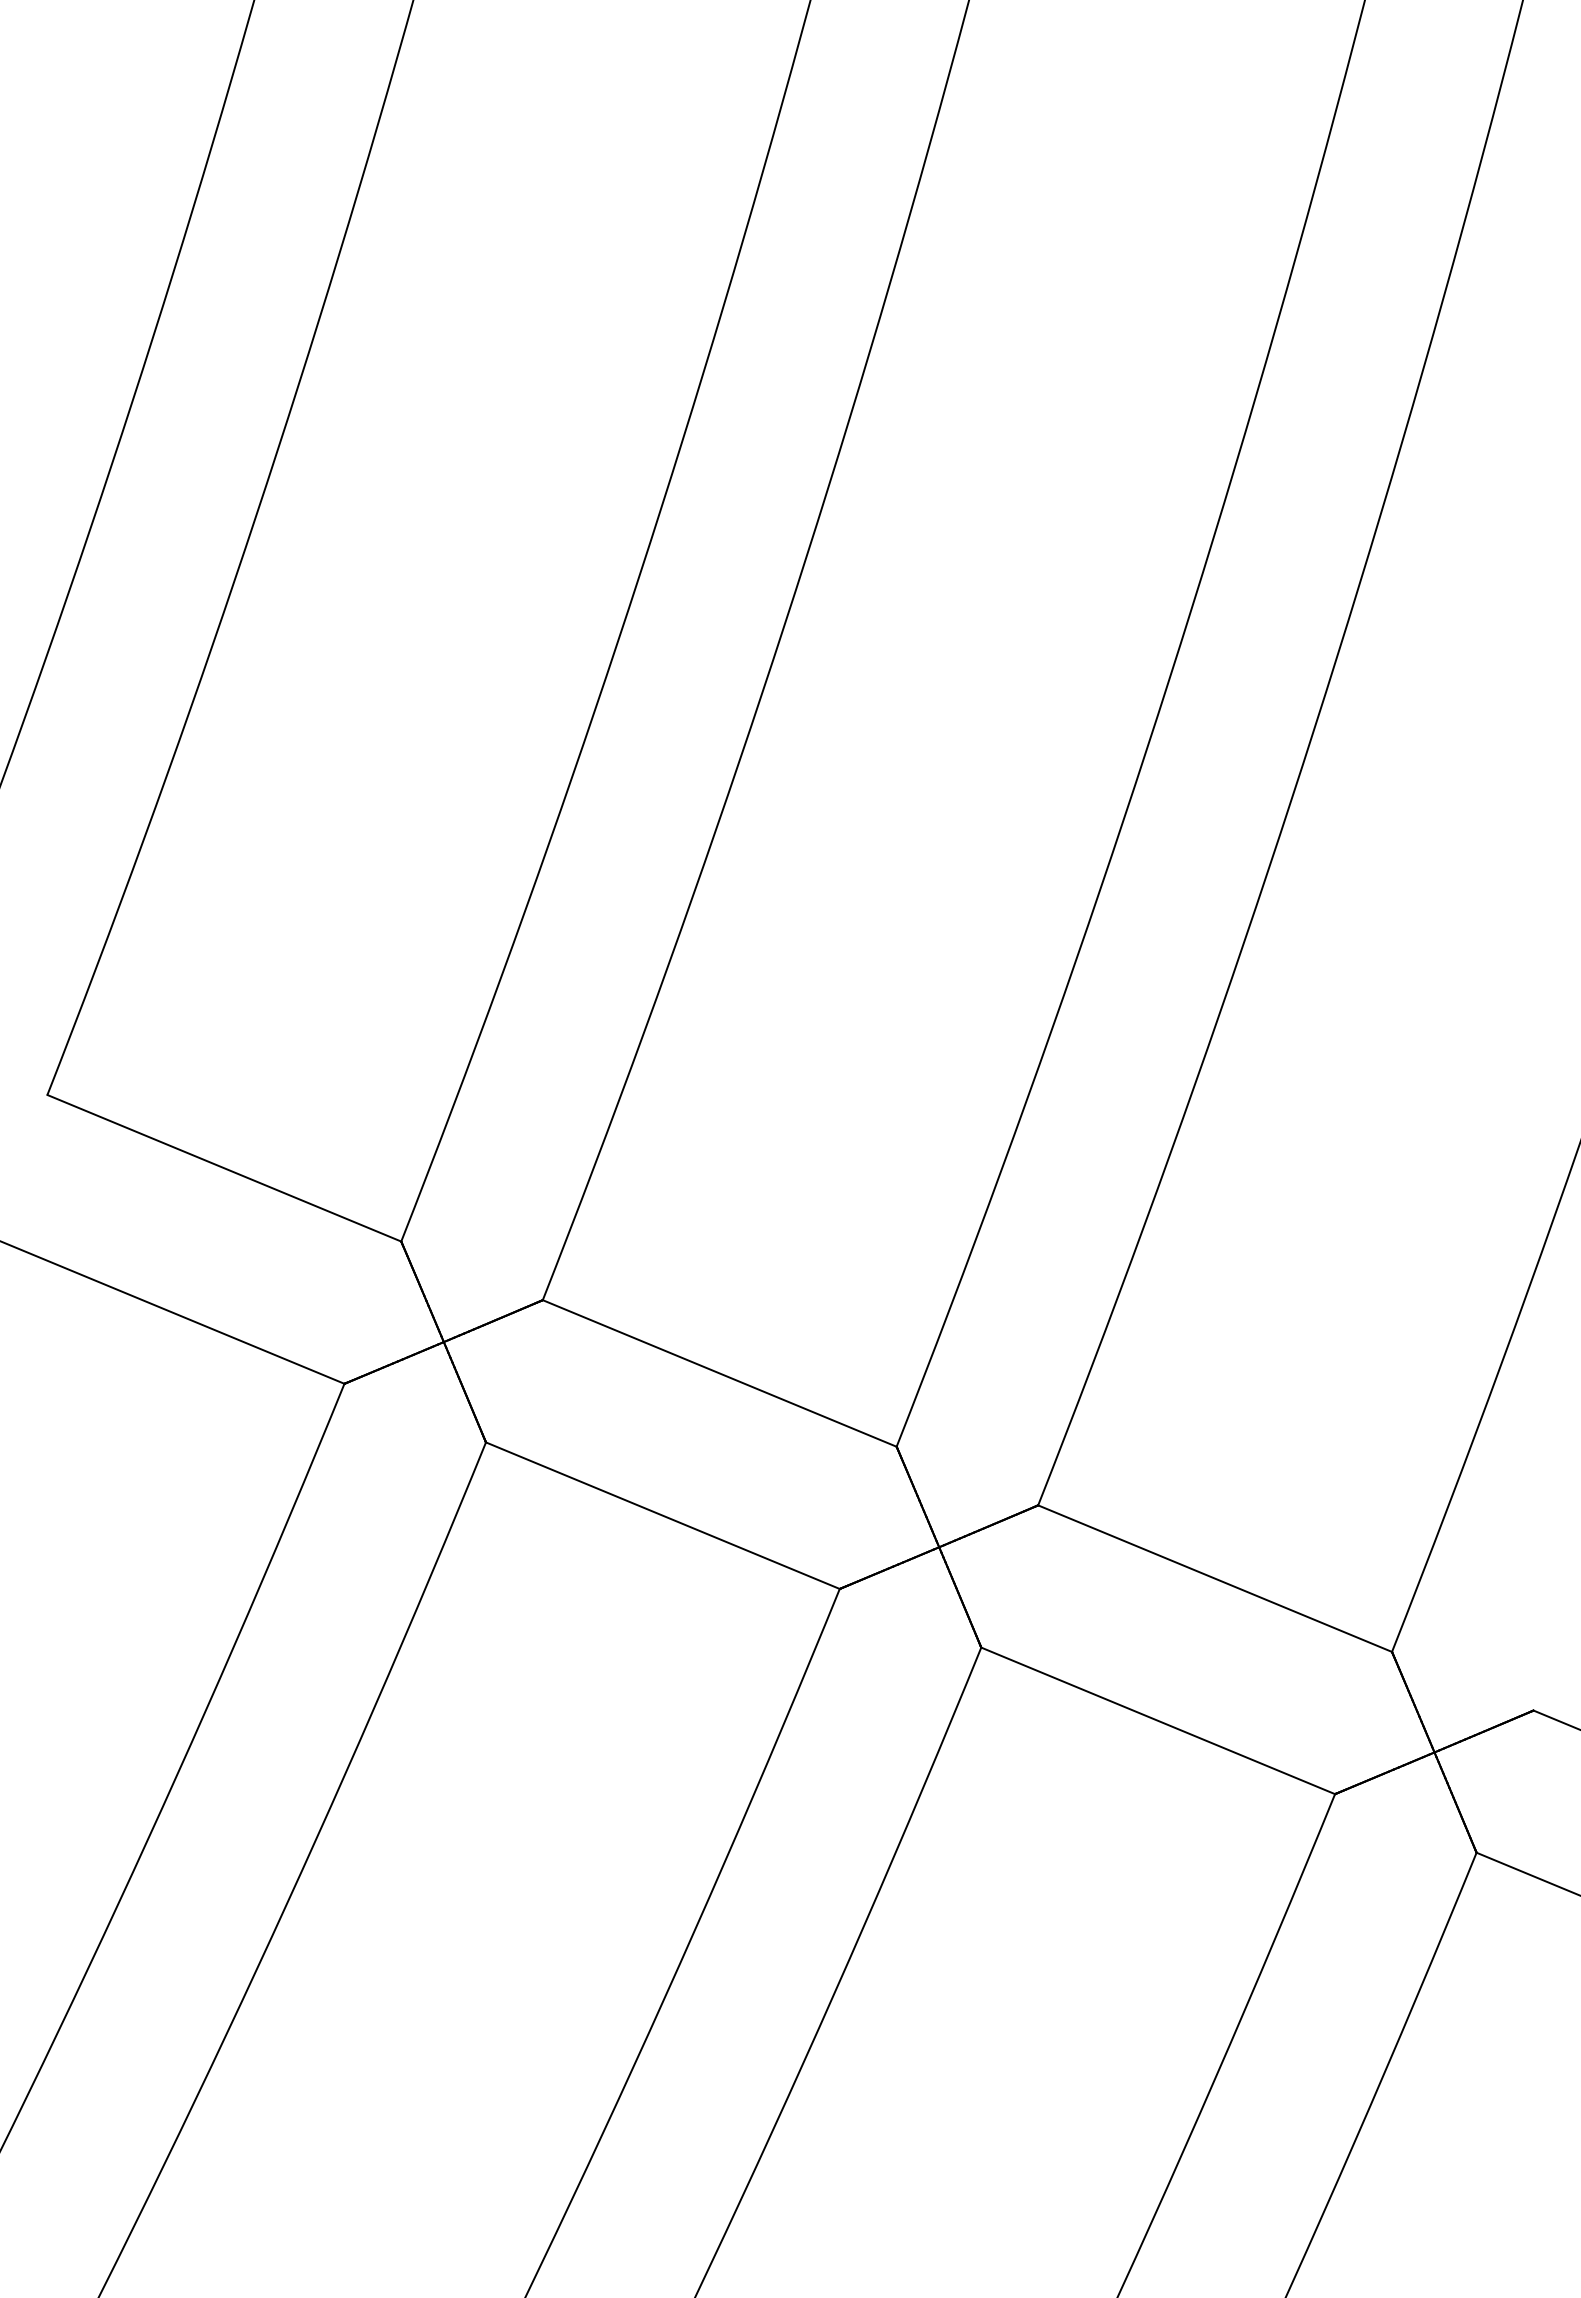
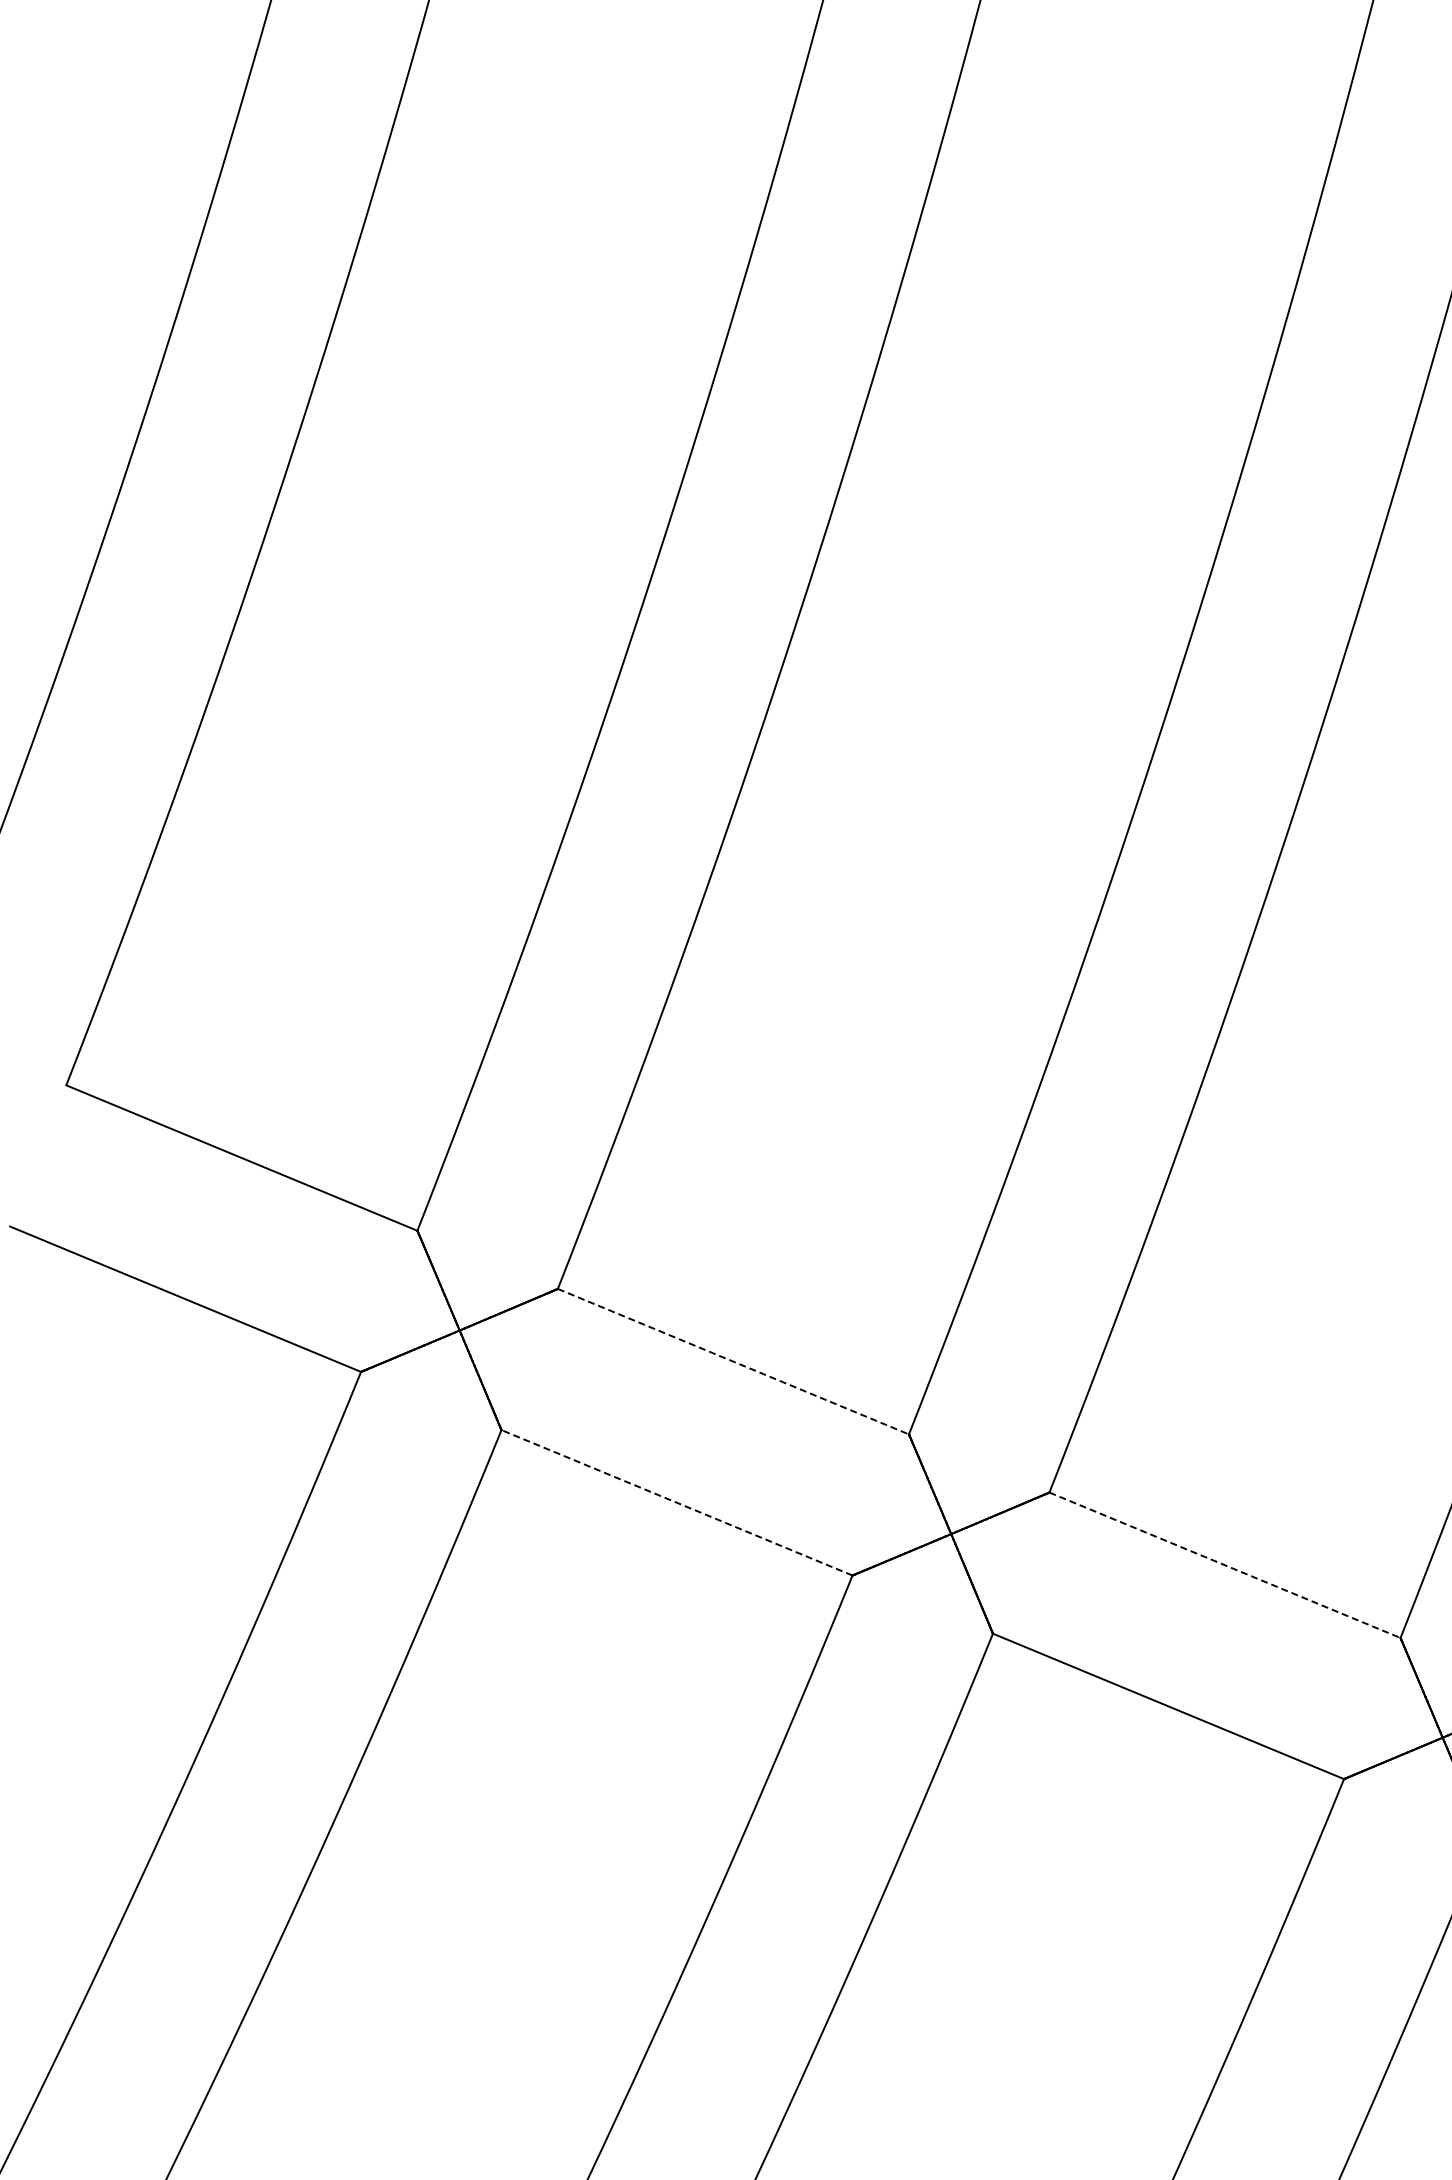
line: (719, 1373) -> (733, 1361), solid -> dashed
line: (662, 1515) -> (676, 1502), solid -> dashed
line: (1215, 1578) -> (1225, 1565), solid -> dashed

